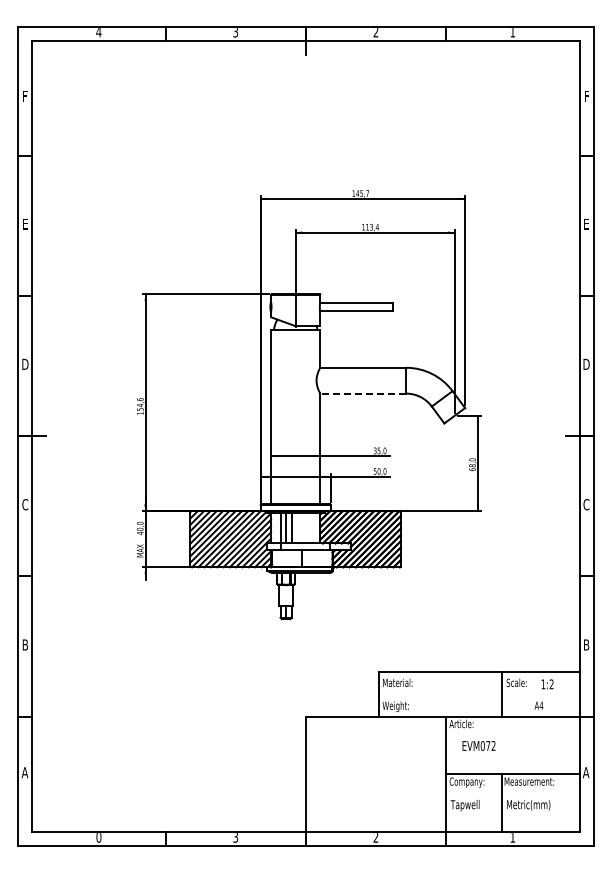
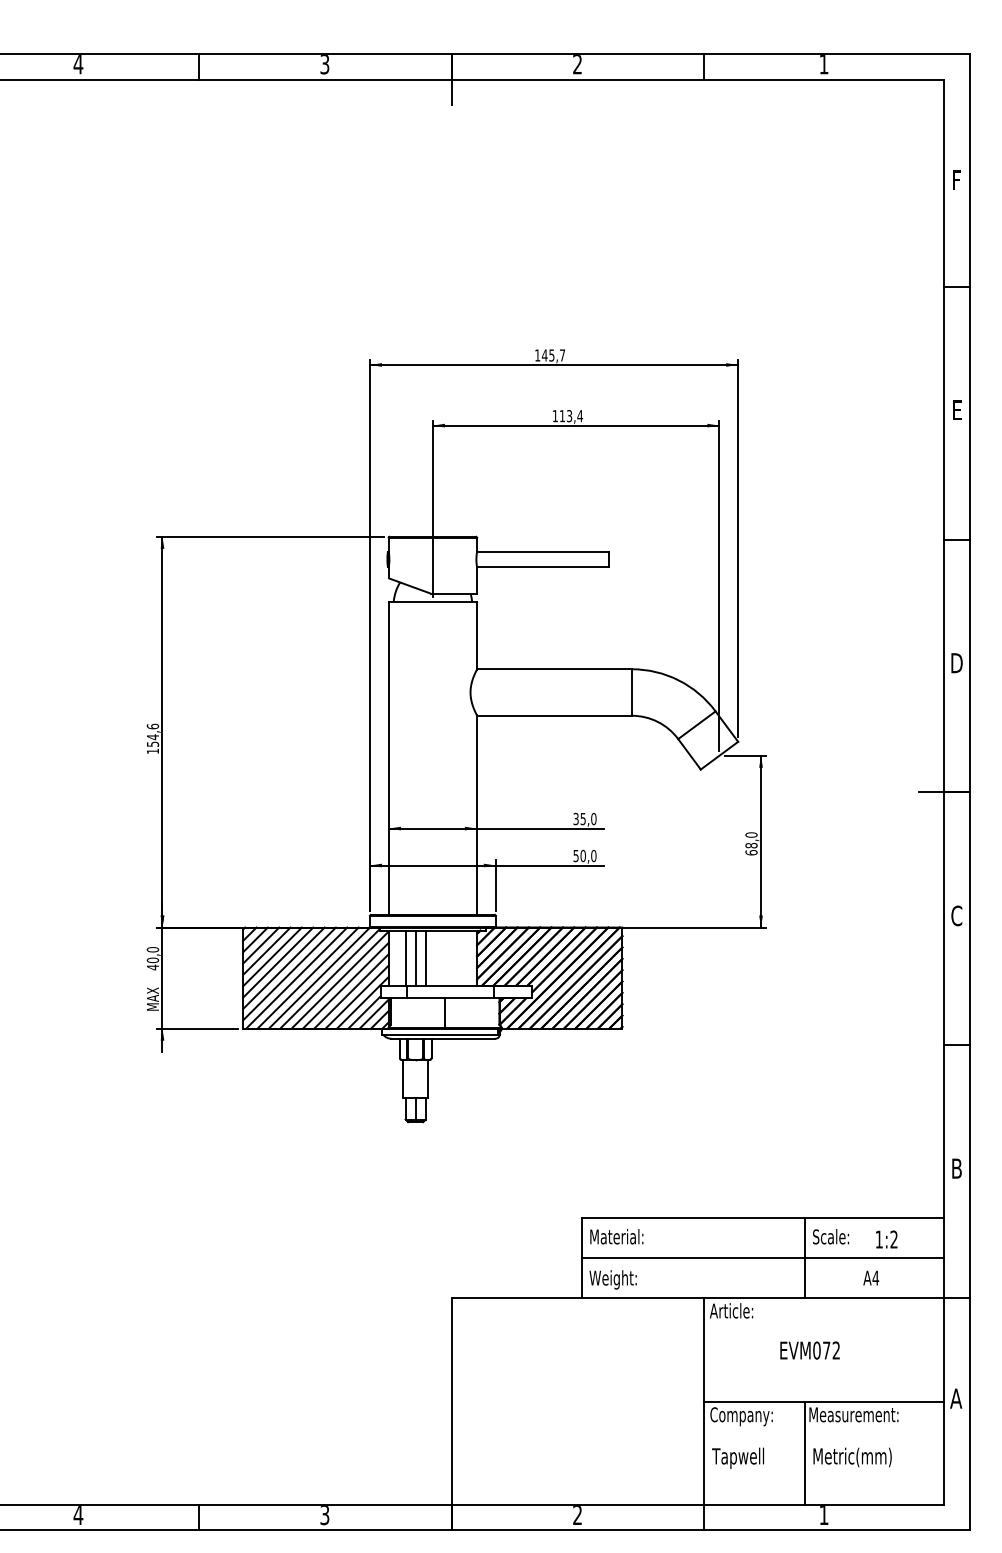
line: (363, 393) -> (555, 715), dashed -> solid
line: (478, 694) -> (762, 1257), added
text: (478, 745) -> (809, 1349), moved
text: (98, 837) -> (77, 1515), 0 -> 4

